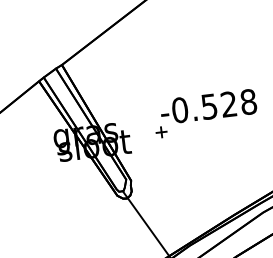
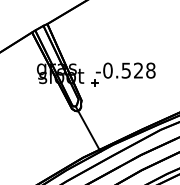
part: (205, 113) -> (123, 74), moved

